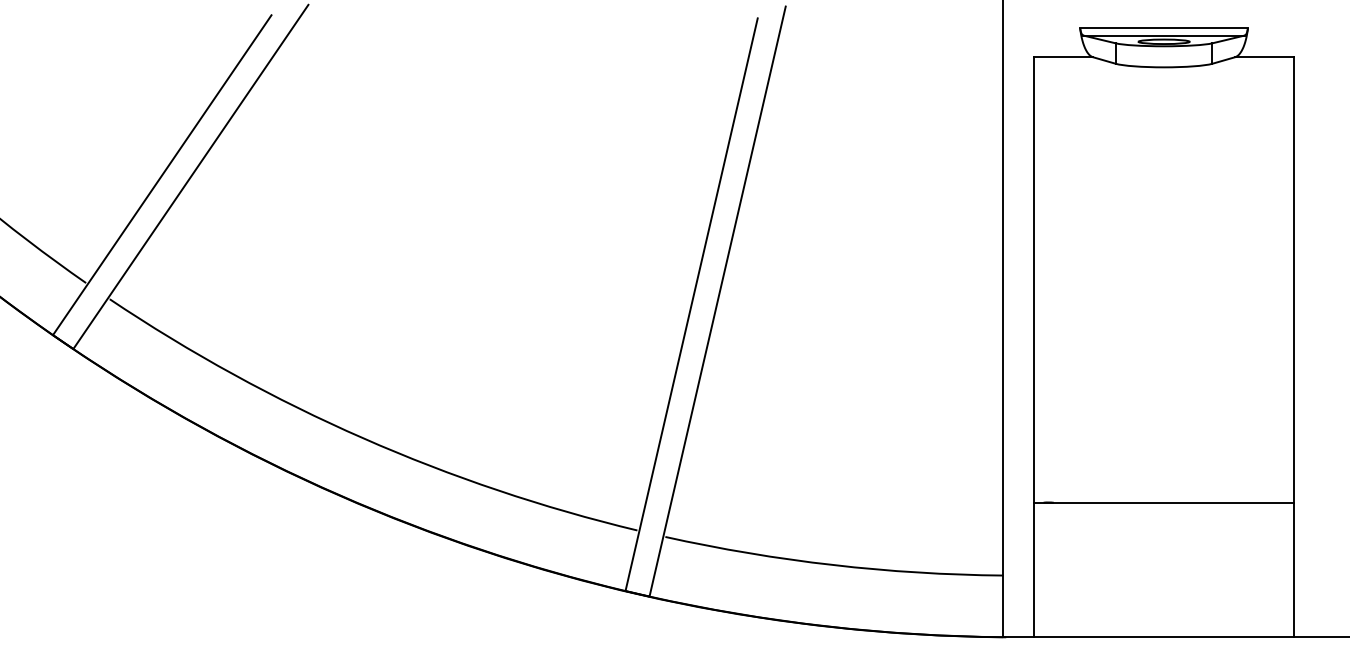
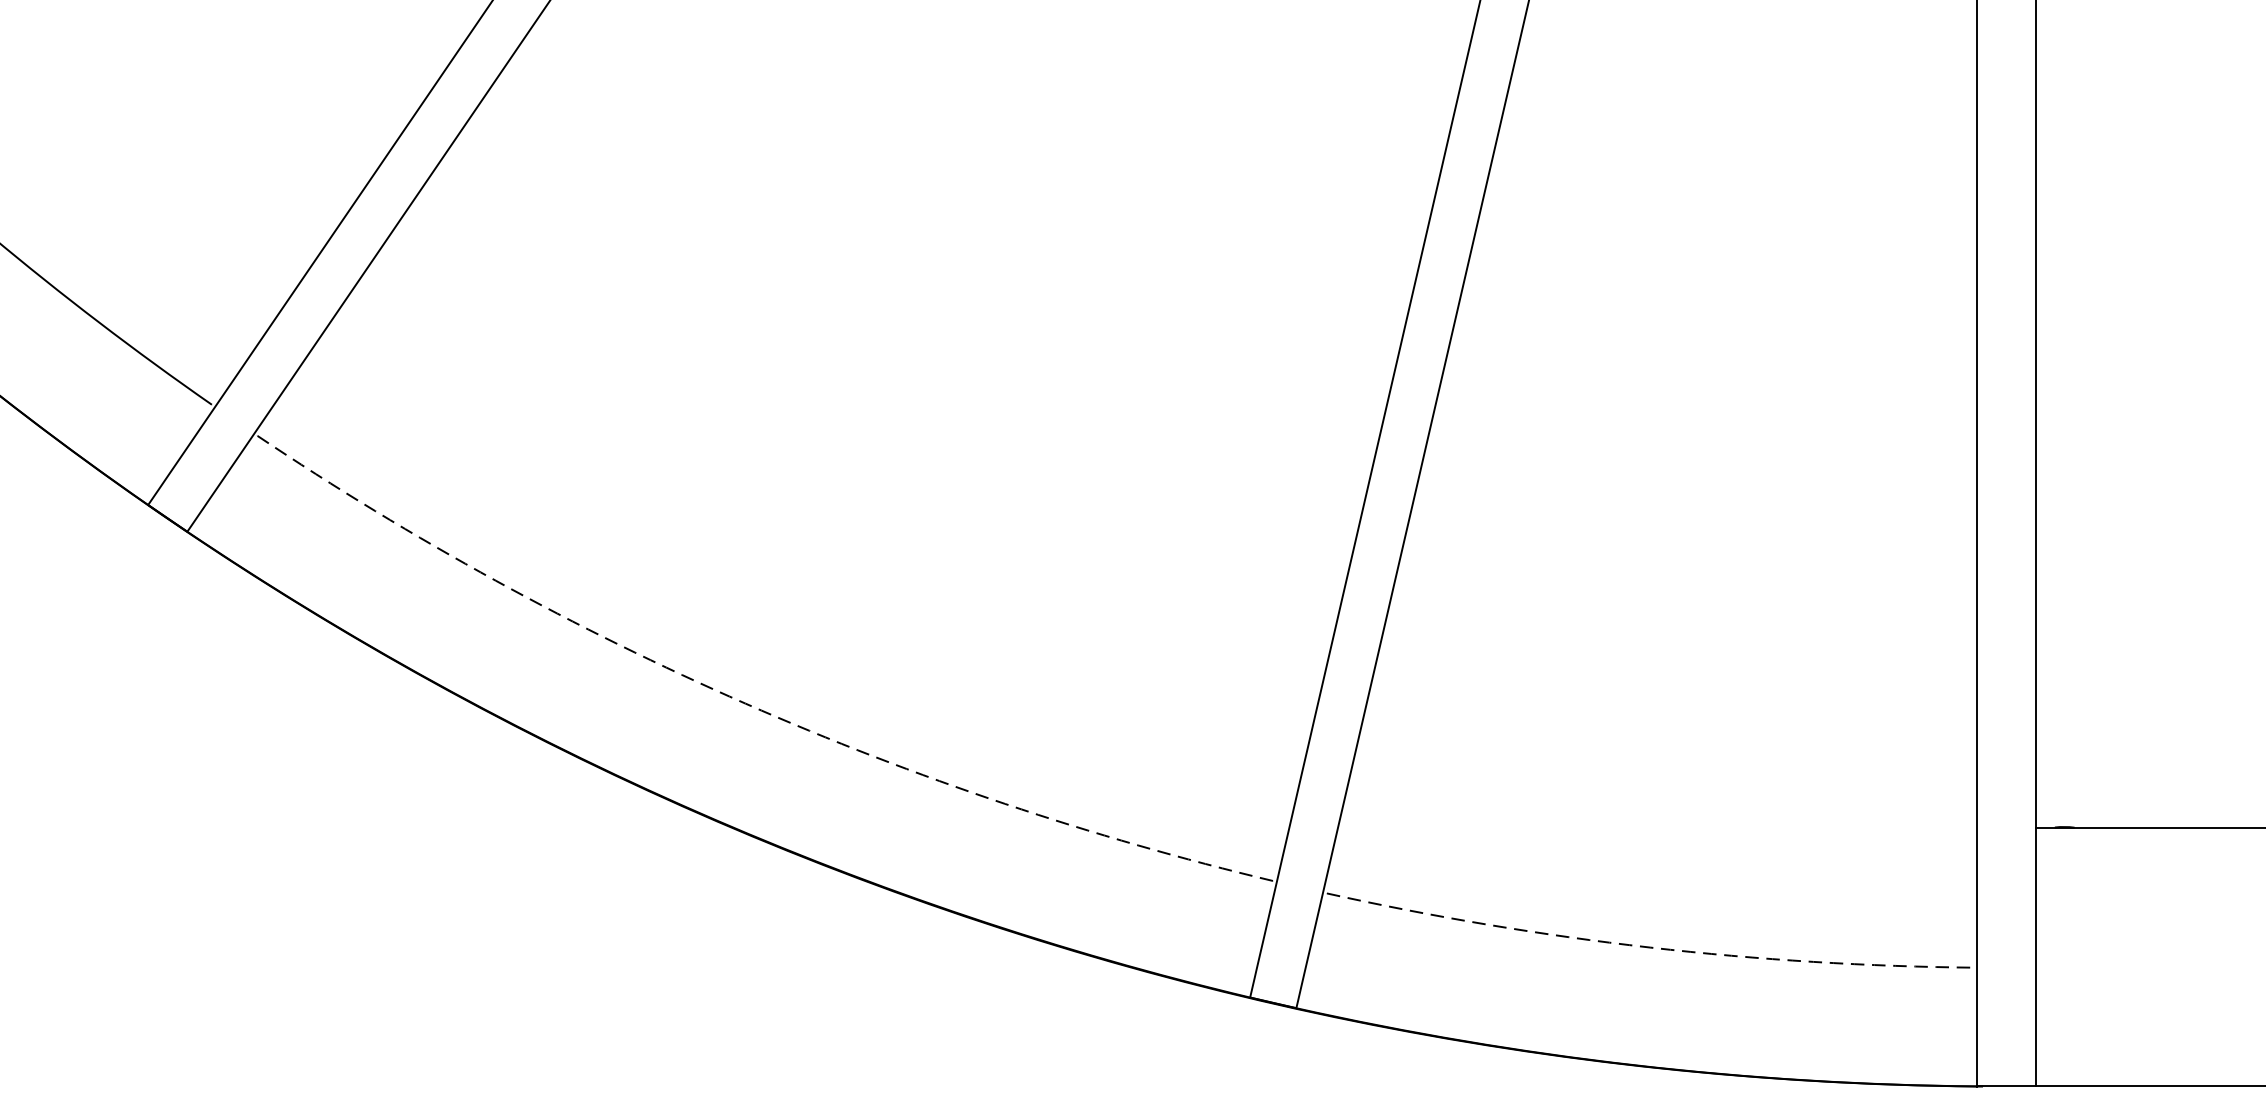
arc: (363, 438) -> (745, 703), solid -> dashed
arc: (833, 565) -> (1650, 948), solid -> dashed

